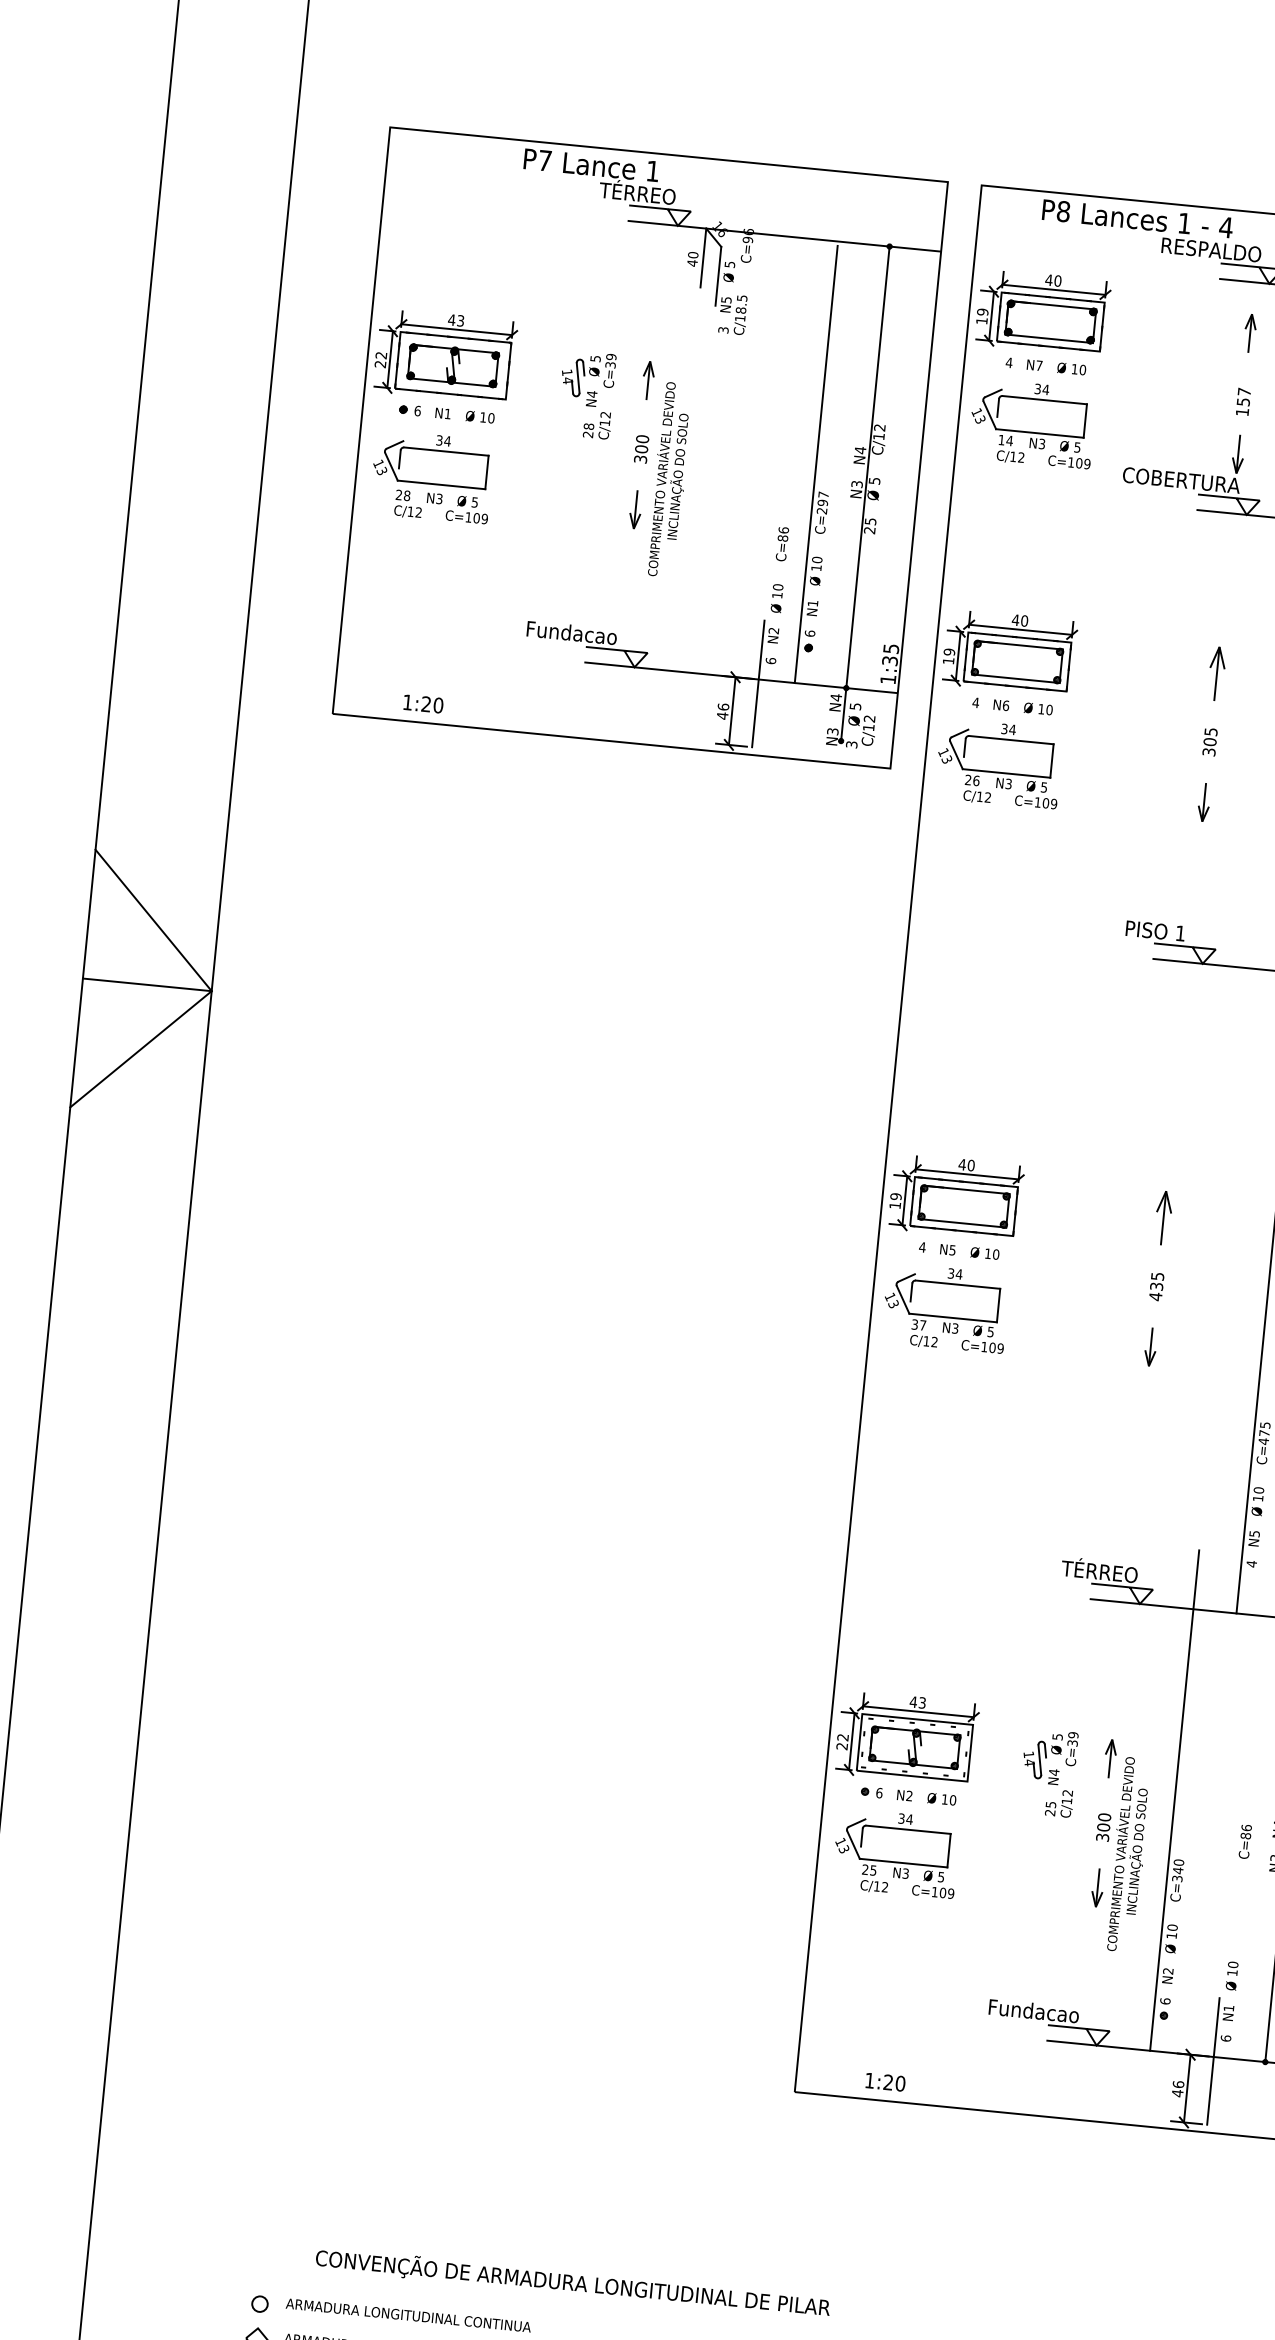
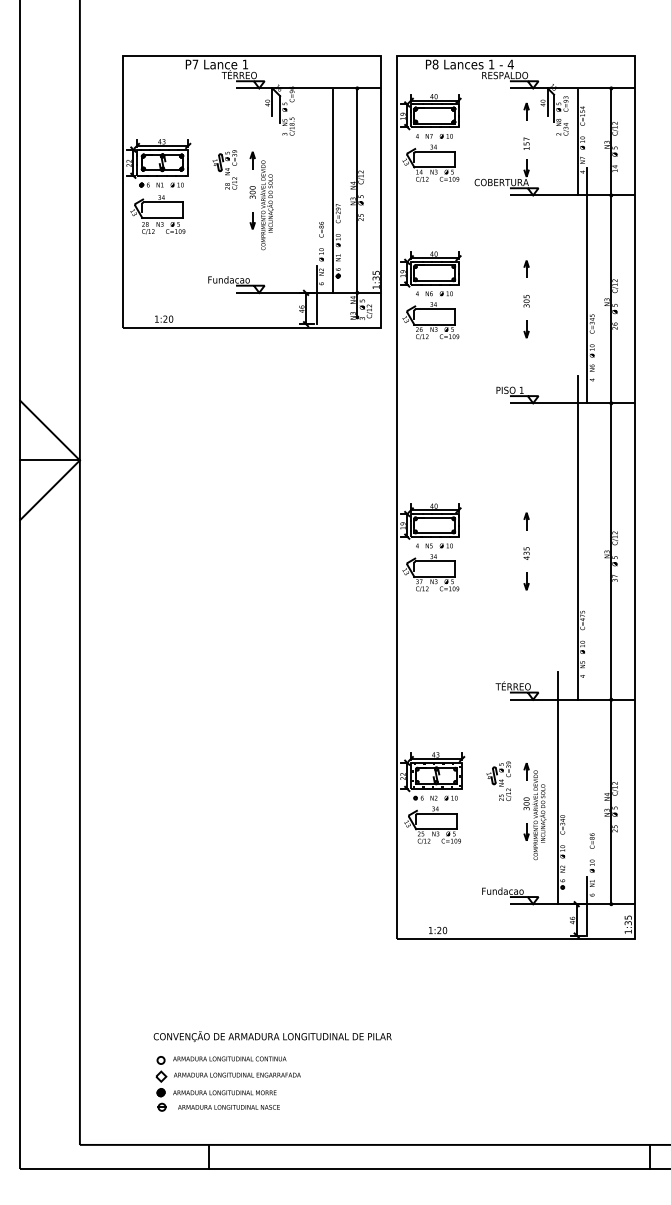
part: (1216, 671) -> (526, 268), size x0.71
part: (1163, 1217) -> (526, 521), size x0.71
text: (1243, 1840) -> (591, 840), moved
text: (572, 2282) -> (272, 1036), moved

